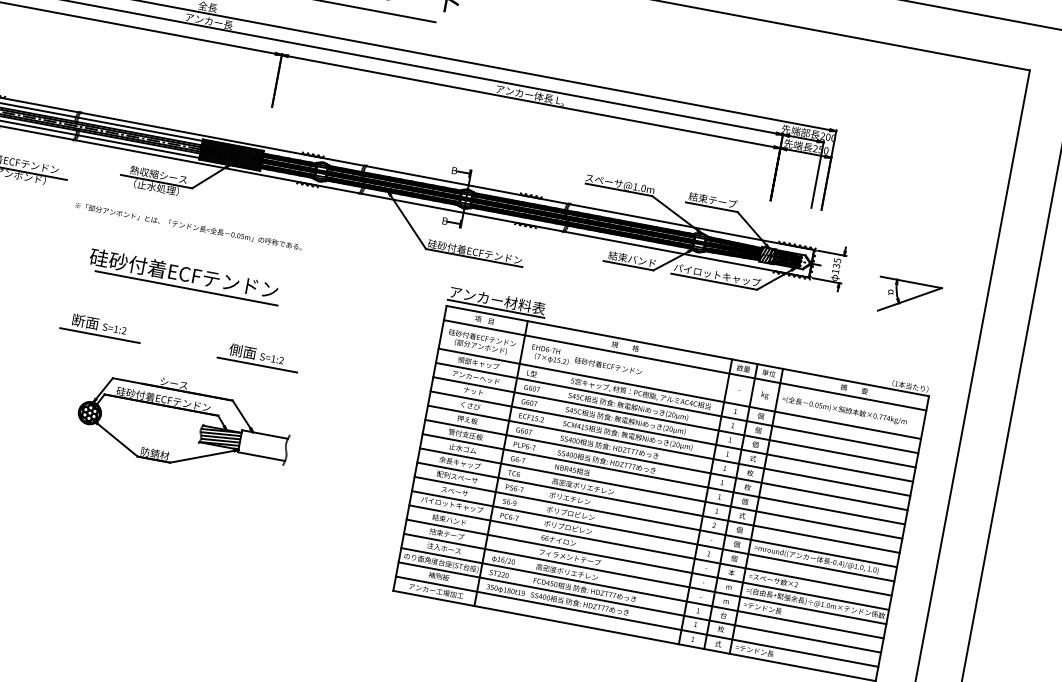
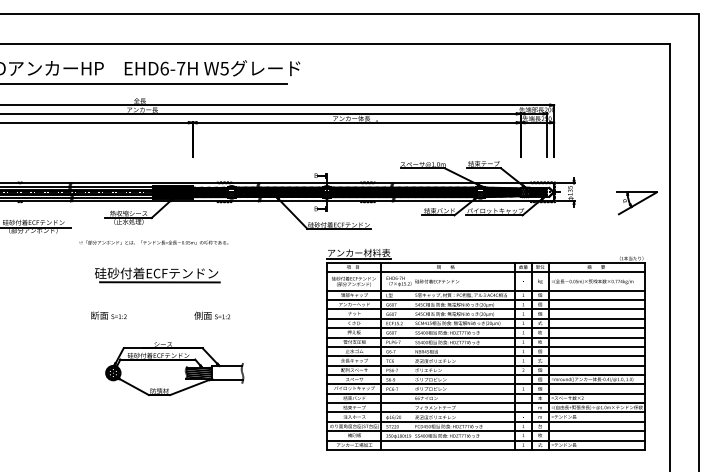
part: (907, 299) -> (636, 203), moved
line: (100, 335) -> (110, 322), removed
line: (256, 364) -> (213, 322), removed

